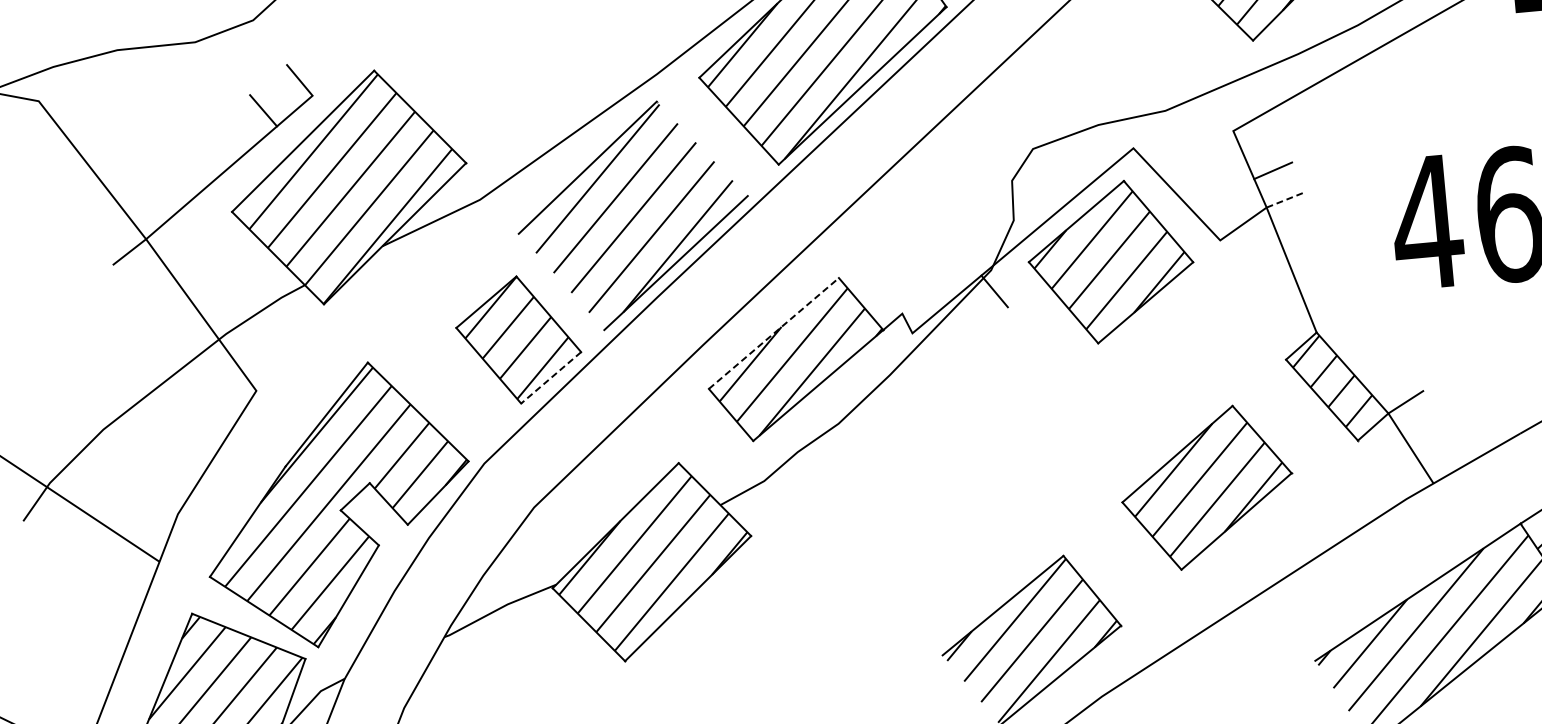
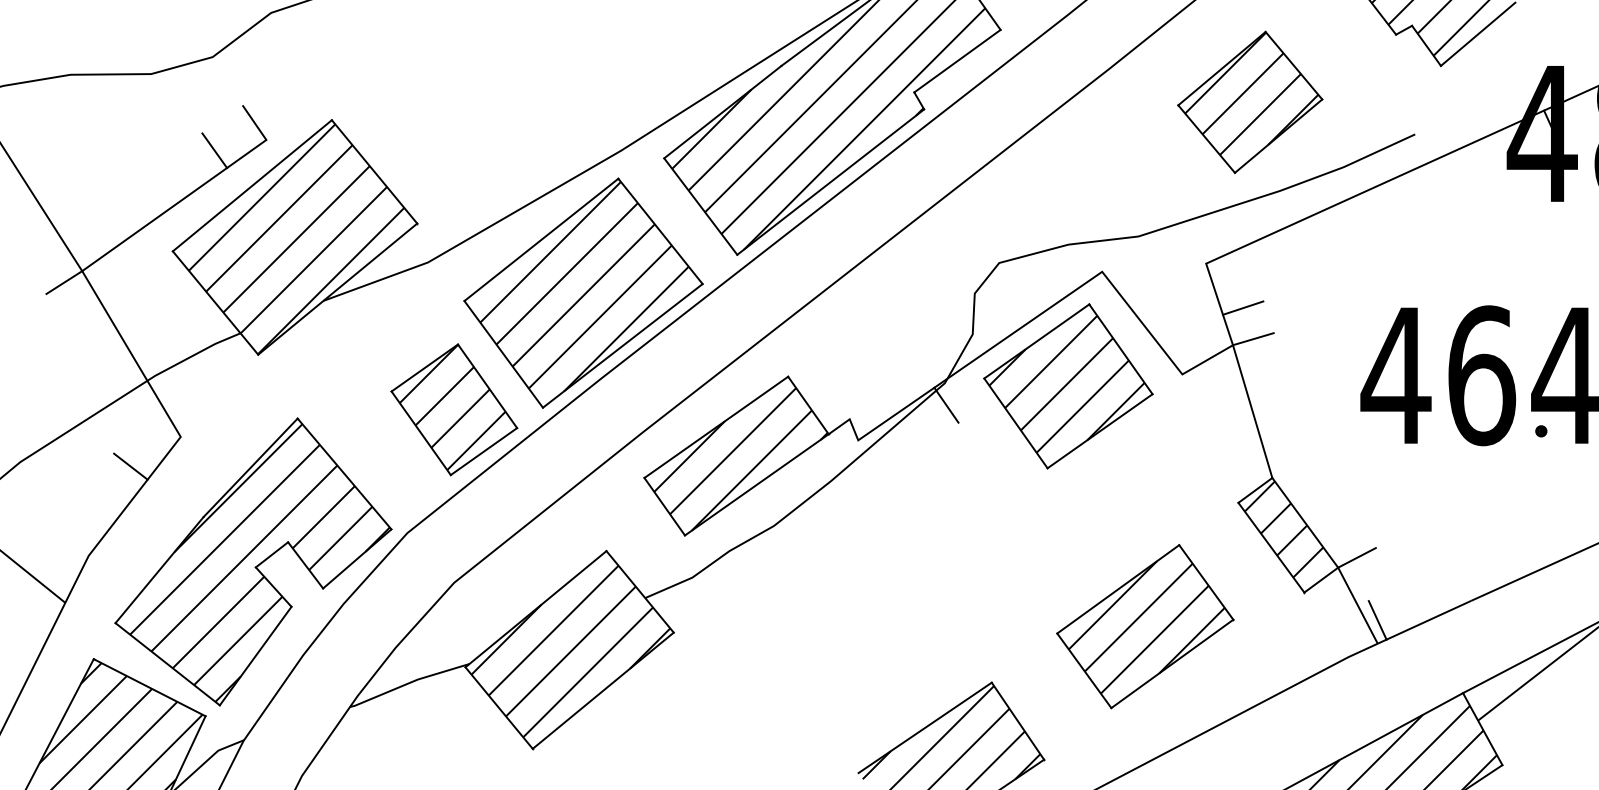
line: (702, 148) -> (660, 231), added
line: (1285, 200) -> (1253, 339), dashed -> solid
line: (561, 282) -> (503, 354), added
line: (774, 333) -> (716, 427), dashed -> solid
line: (550, 377) -> (483, 451), dashed -> solid
line: (210, 423) -> (130, 466), added
line: (1431, 461) -> (1377, 620), added

